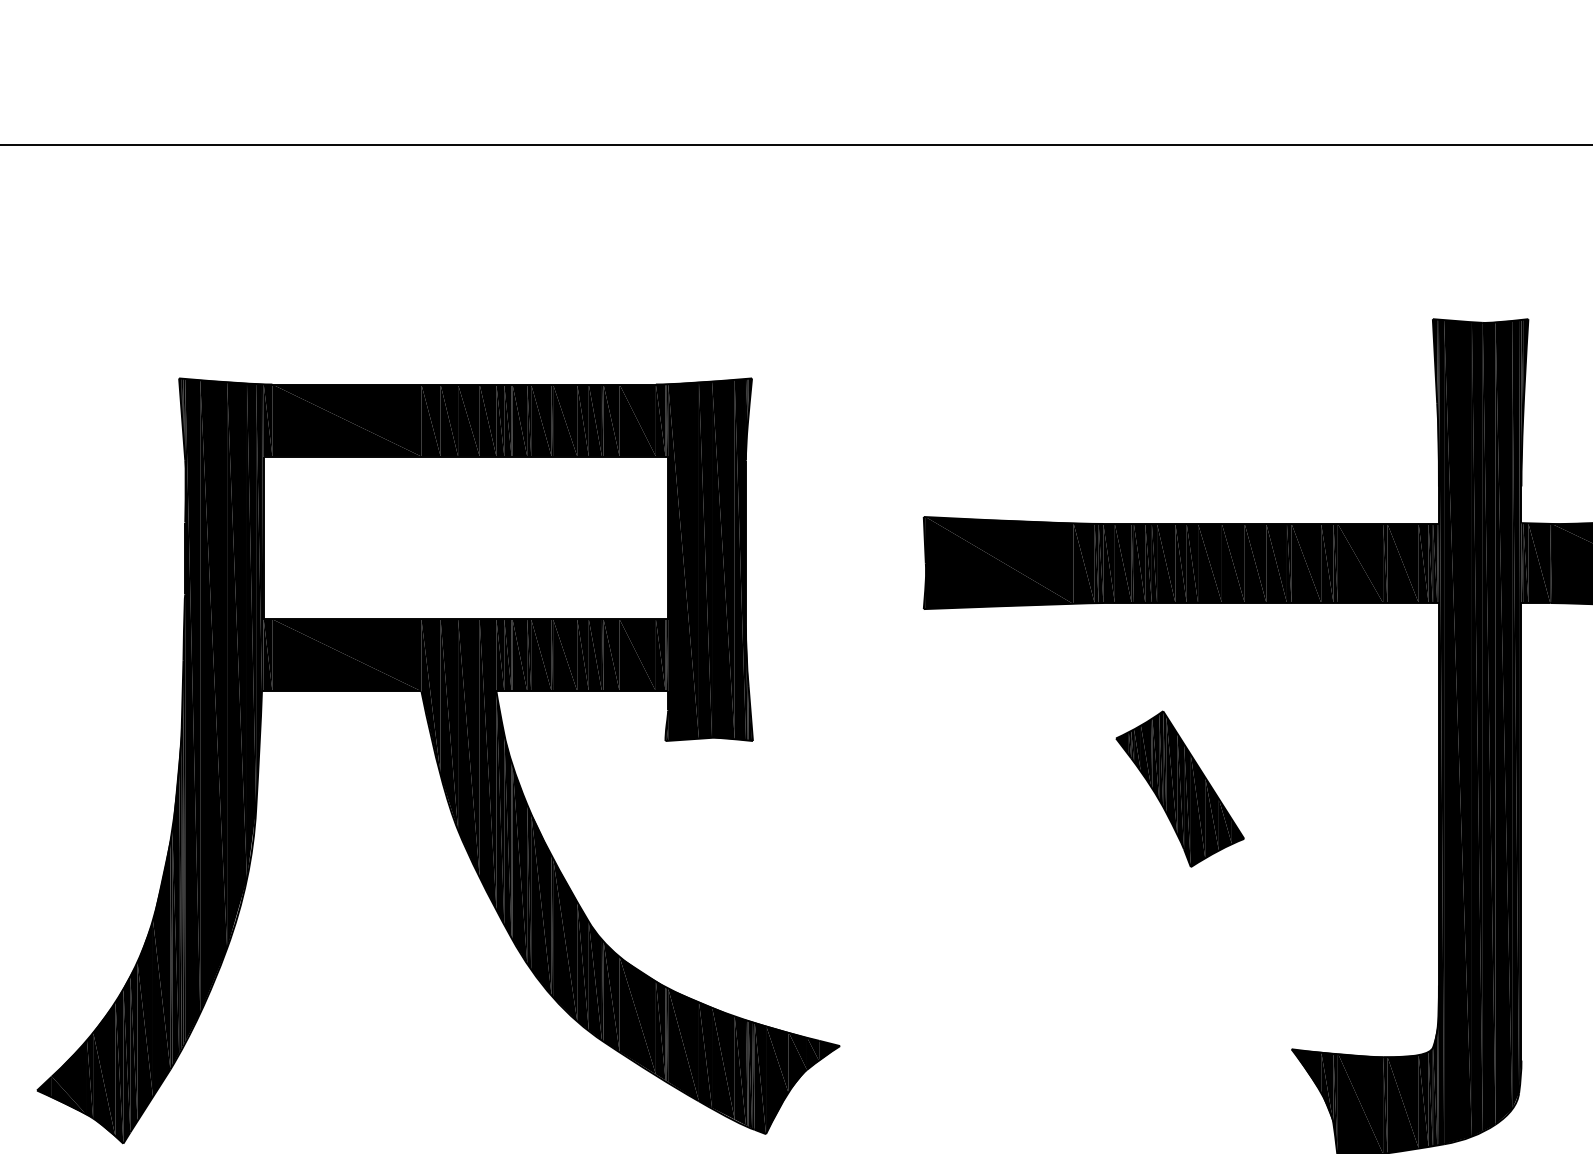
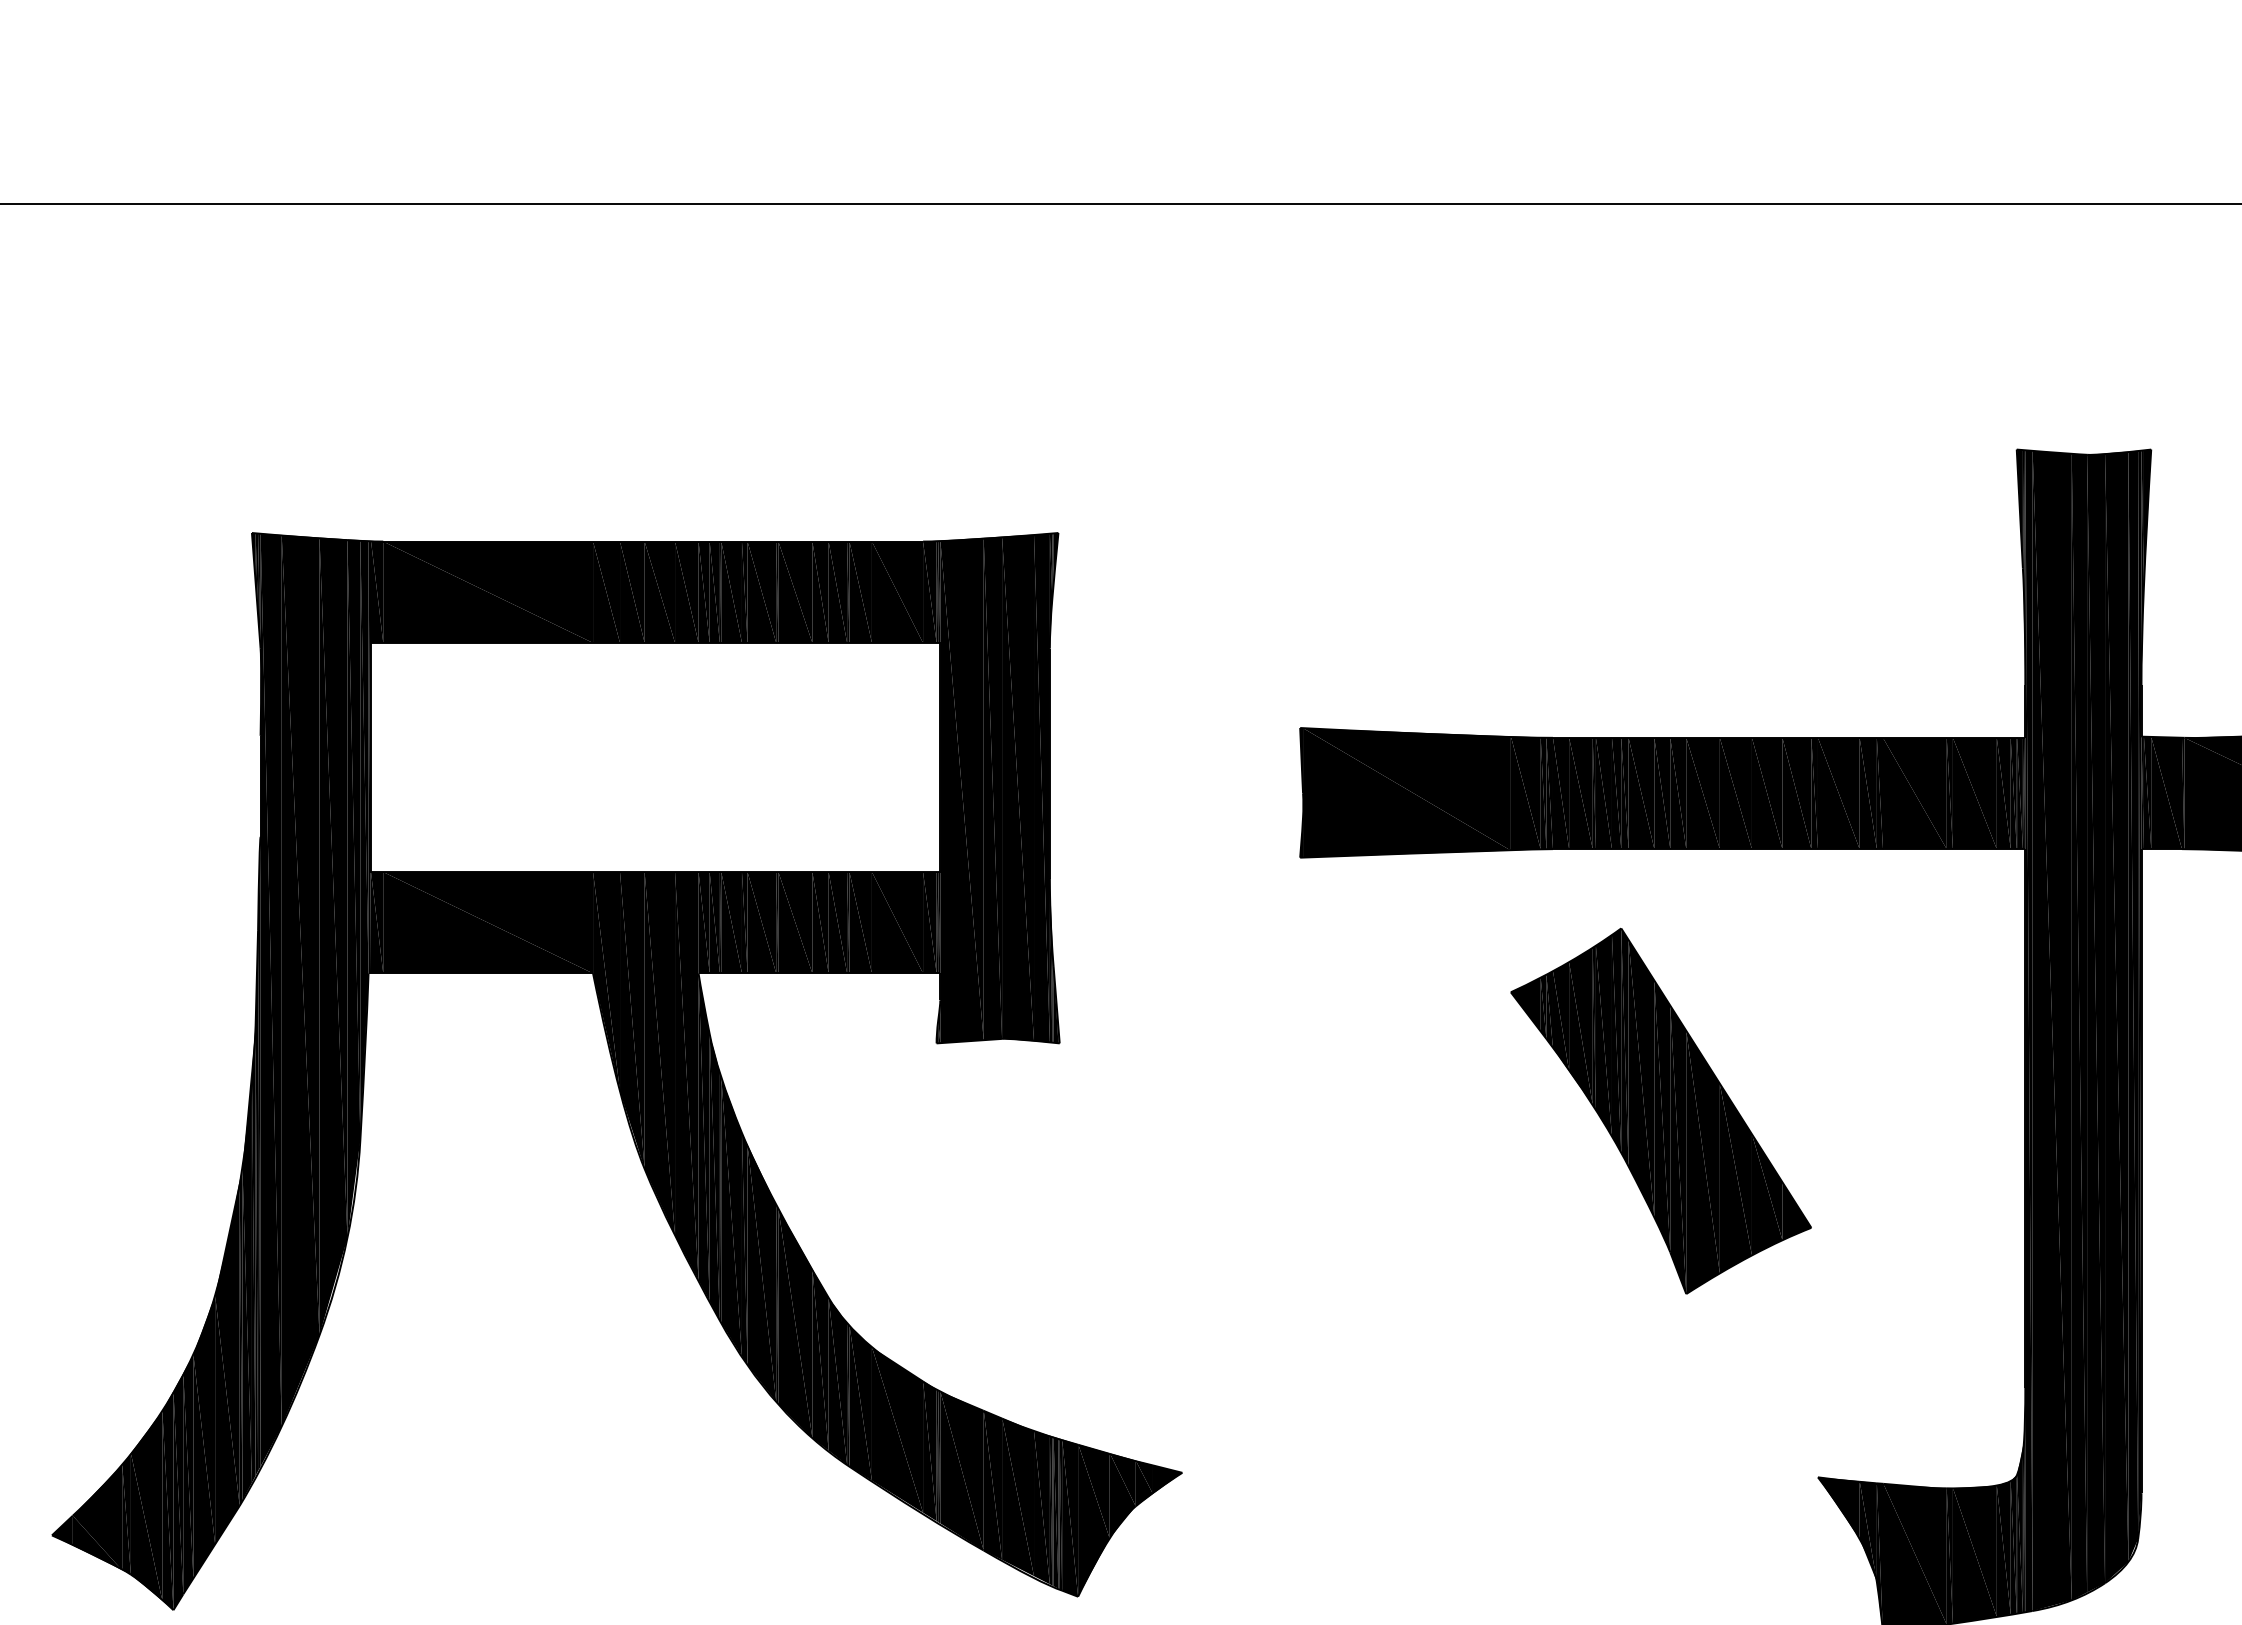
part: (1179, 788) -> (1660, 1110), size x1.67

